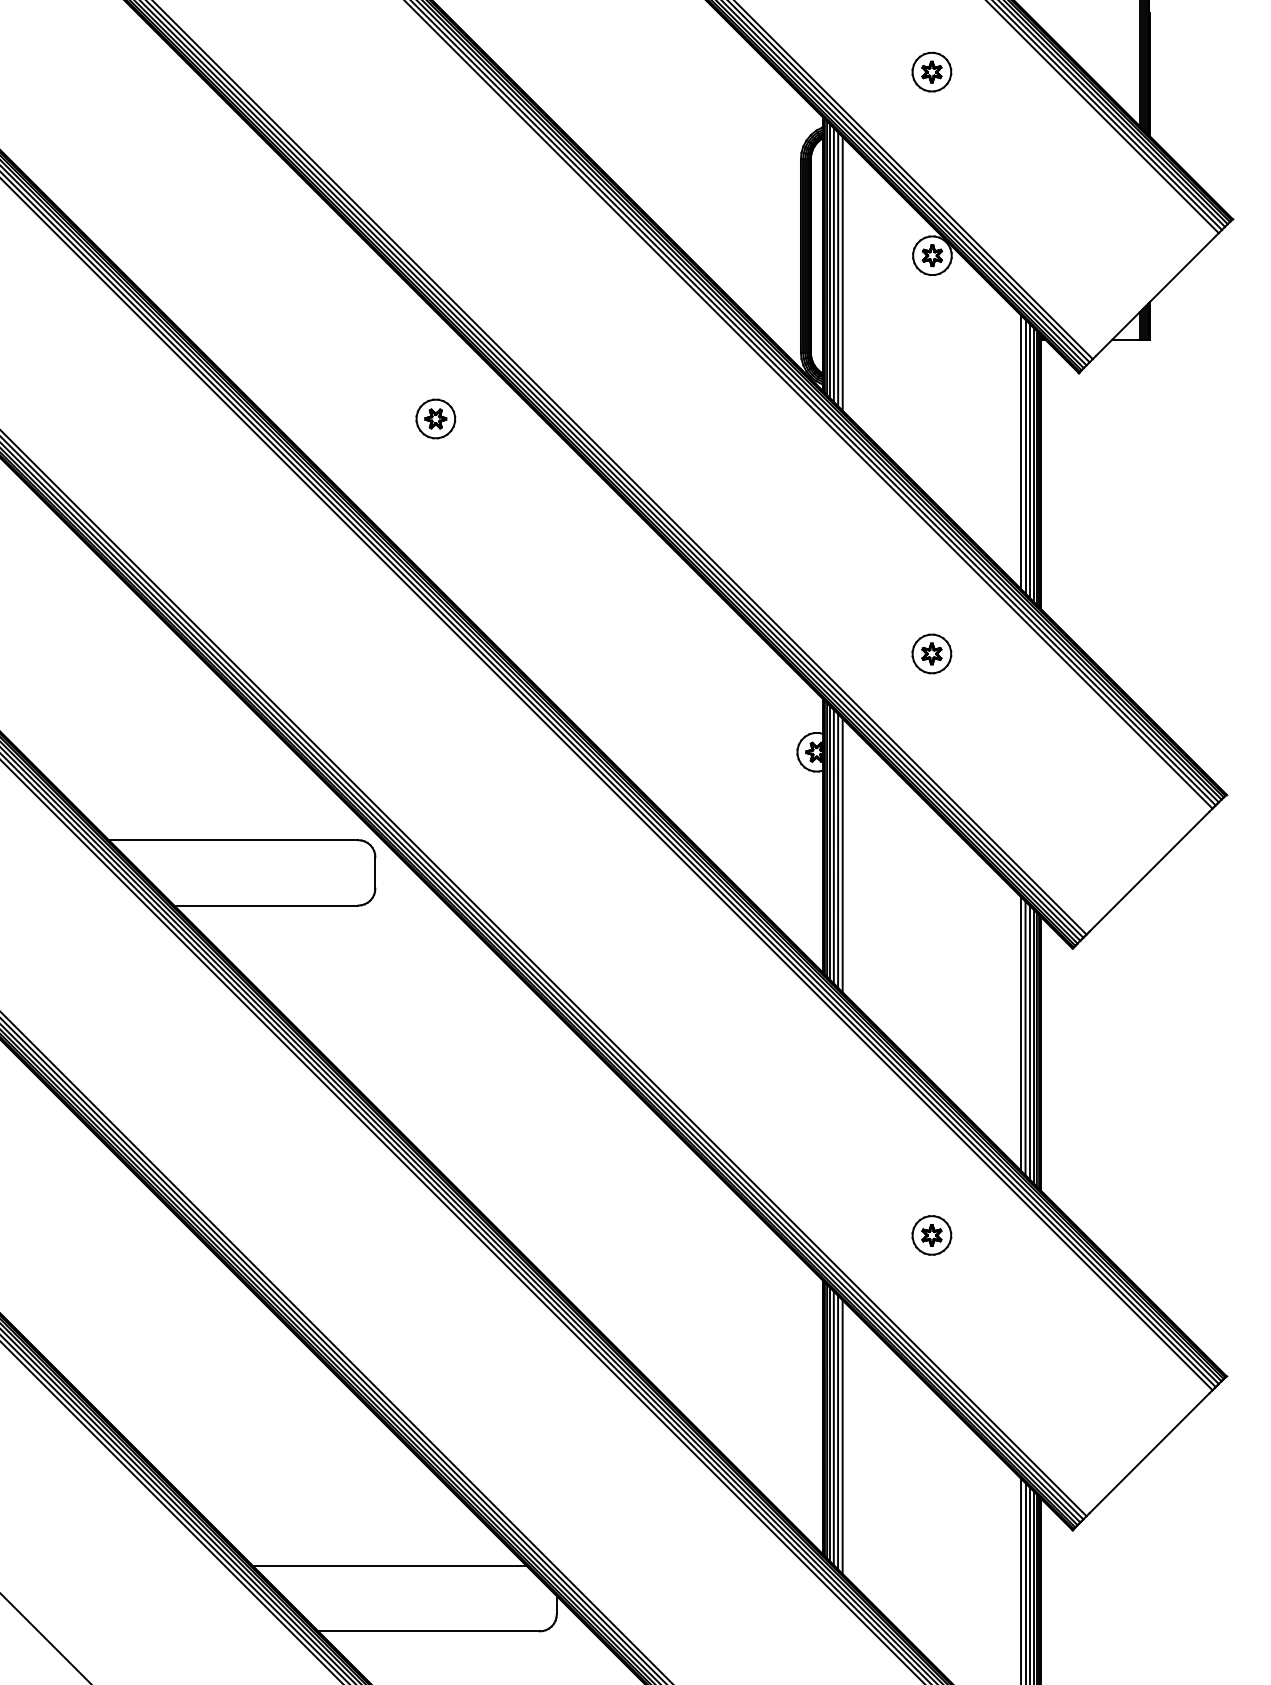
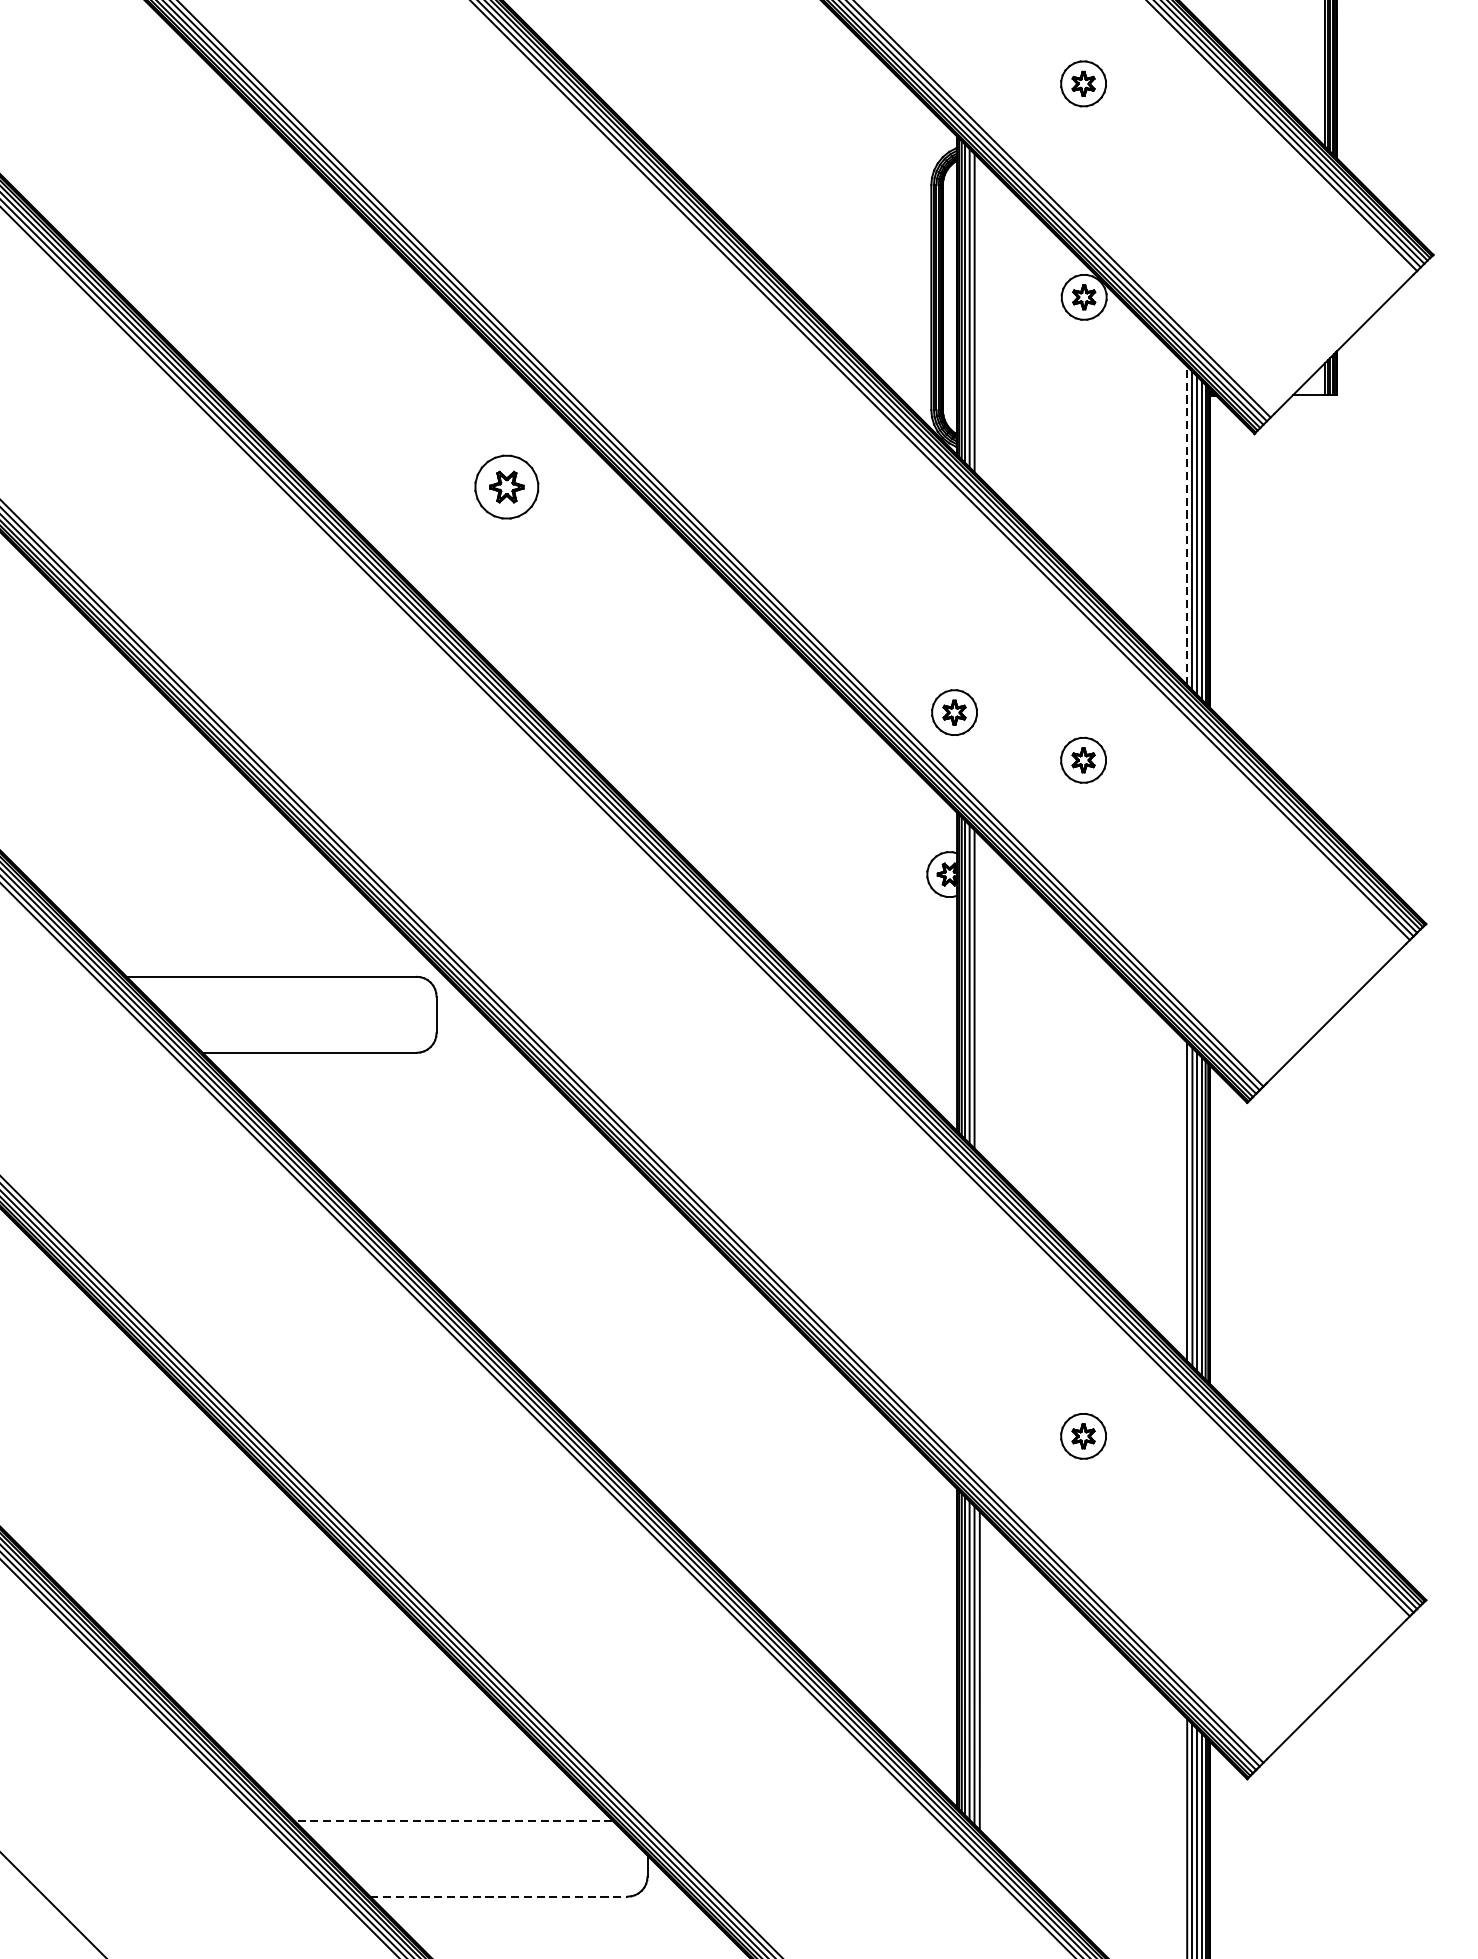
line: (842, 273) -> (979, 317), removed
part: (435, 418) -> (506, 486), size x1.4
line: (1021, 452) -> (1187, 526), solid -> dashed
part: (820, 612) -> (954, 712), added
line: (842, 855) -> (979, 994), removed
line: (389, 1566) -> (453, 1821), solid -> dashed
line: (429, 1631) -> (499, 1896), solid -> dashed

